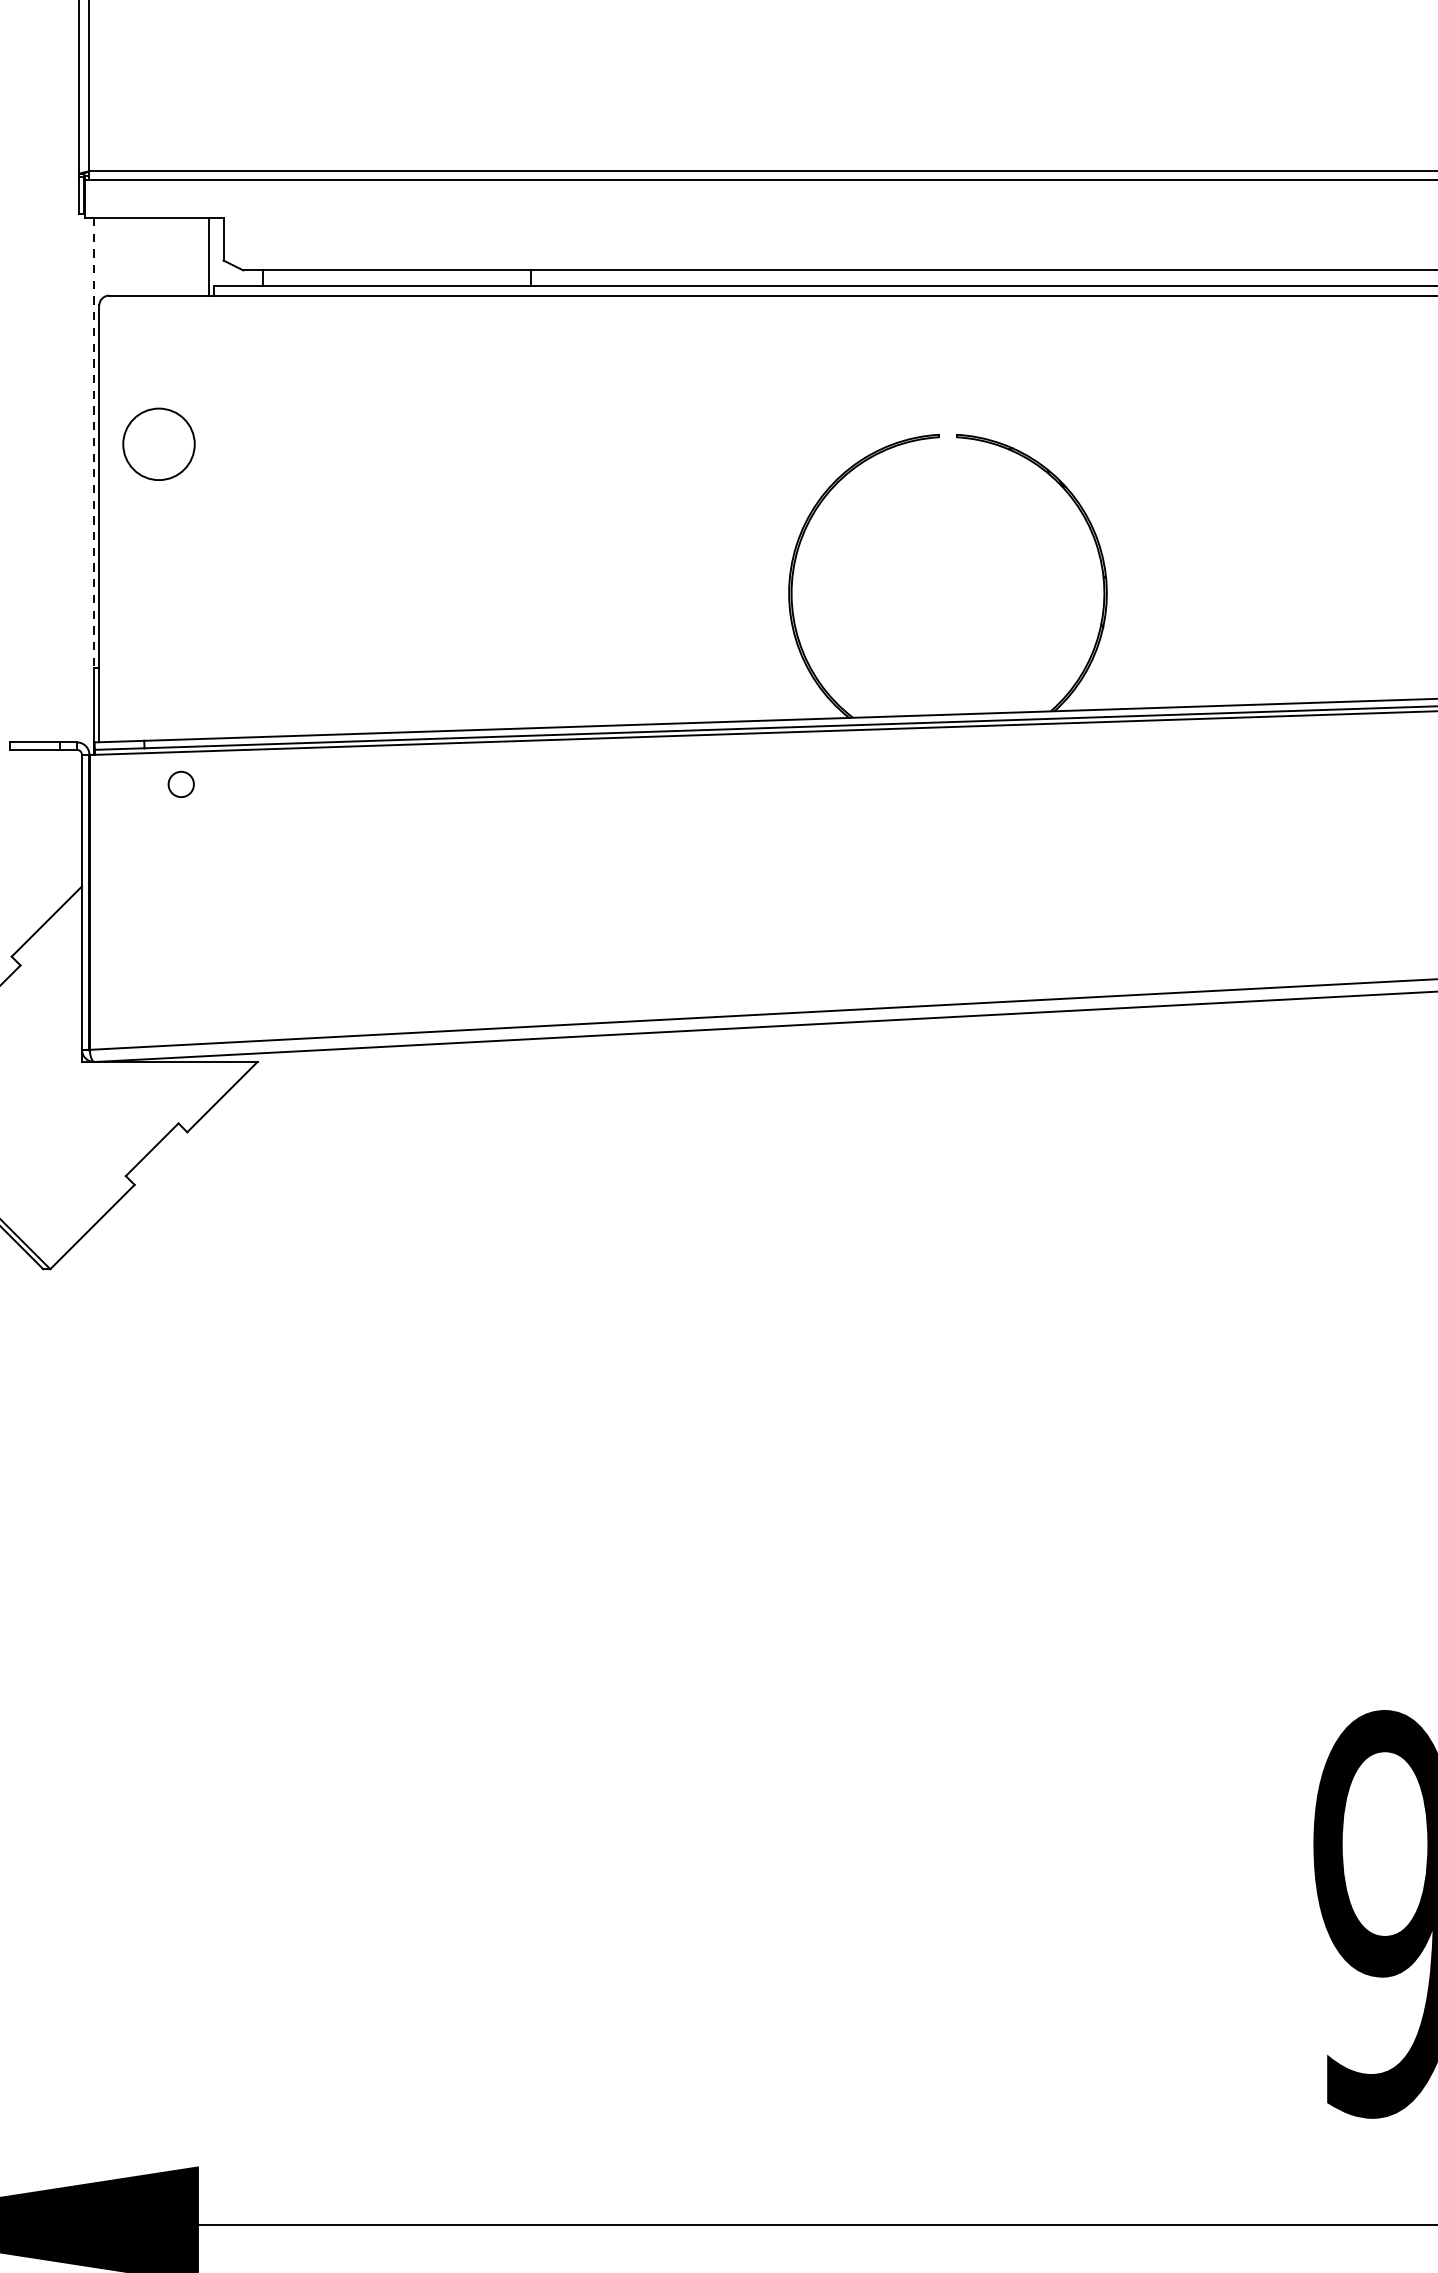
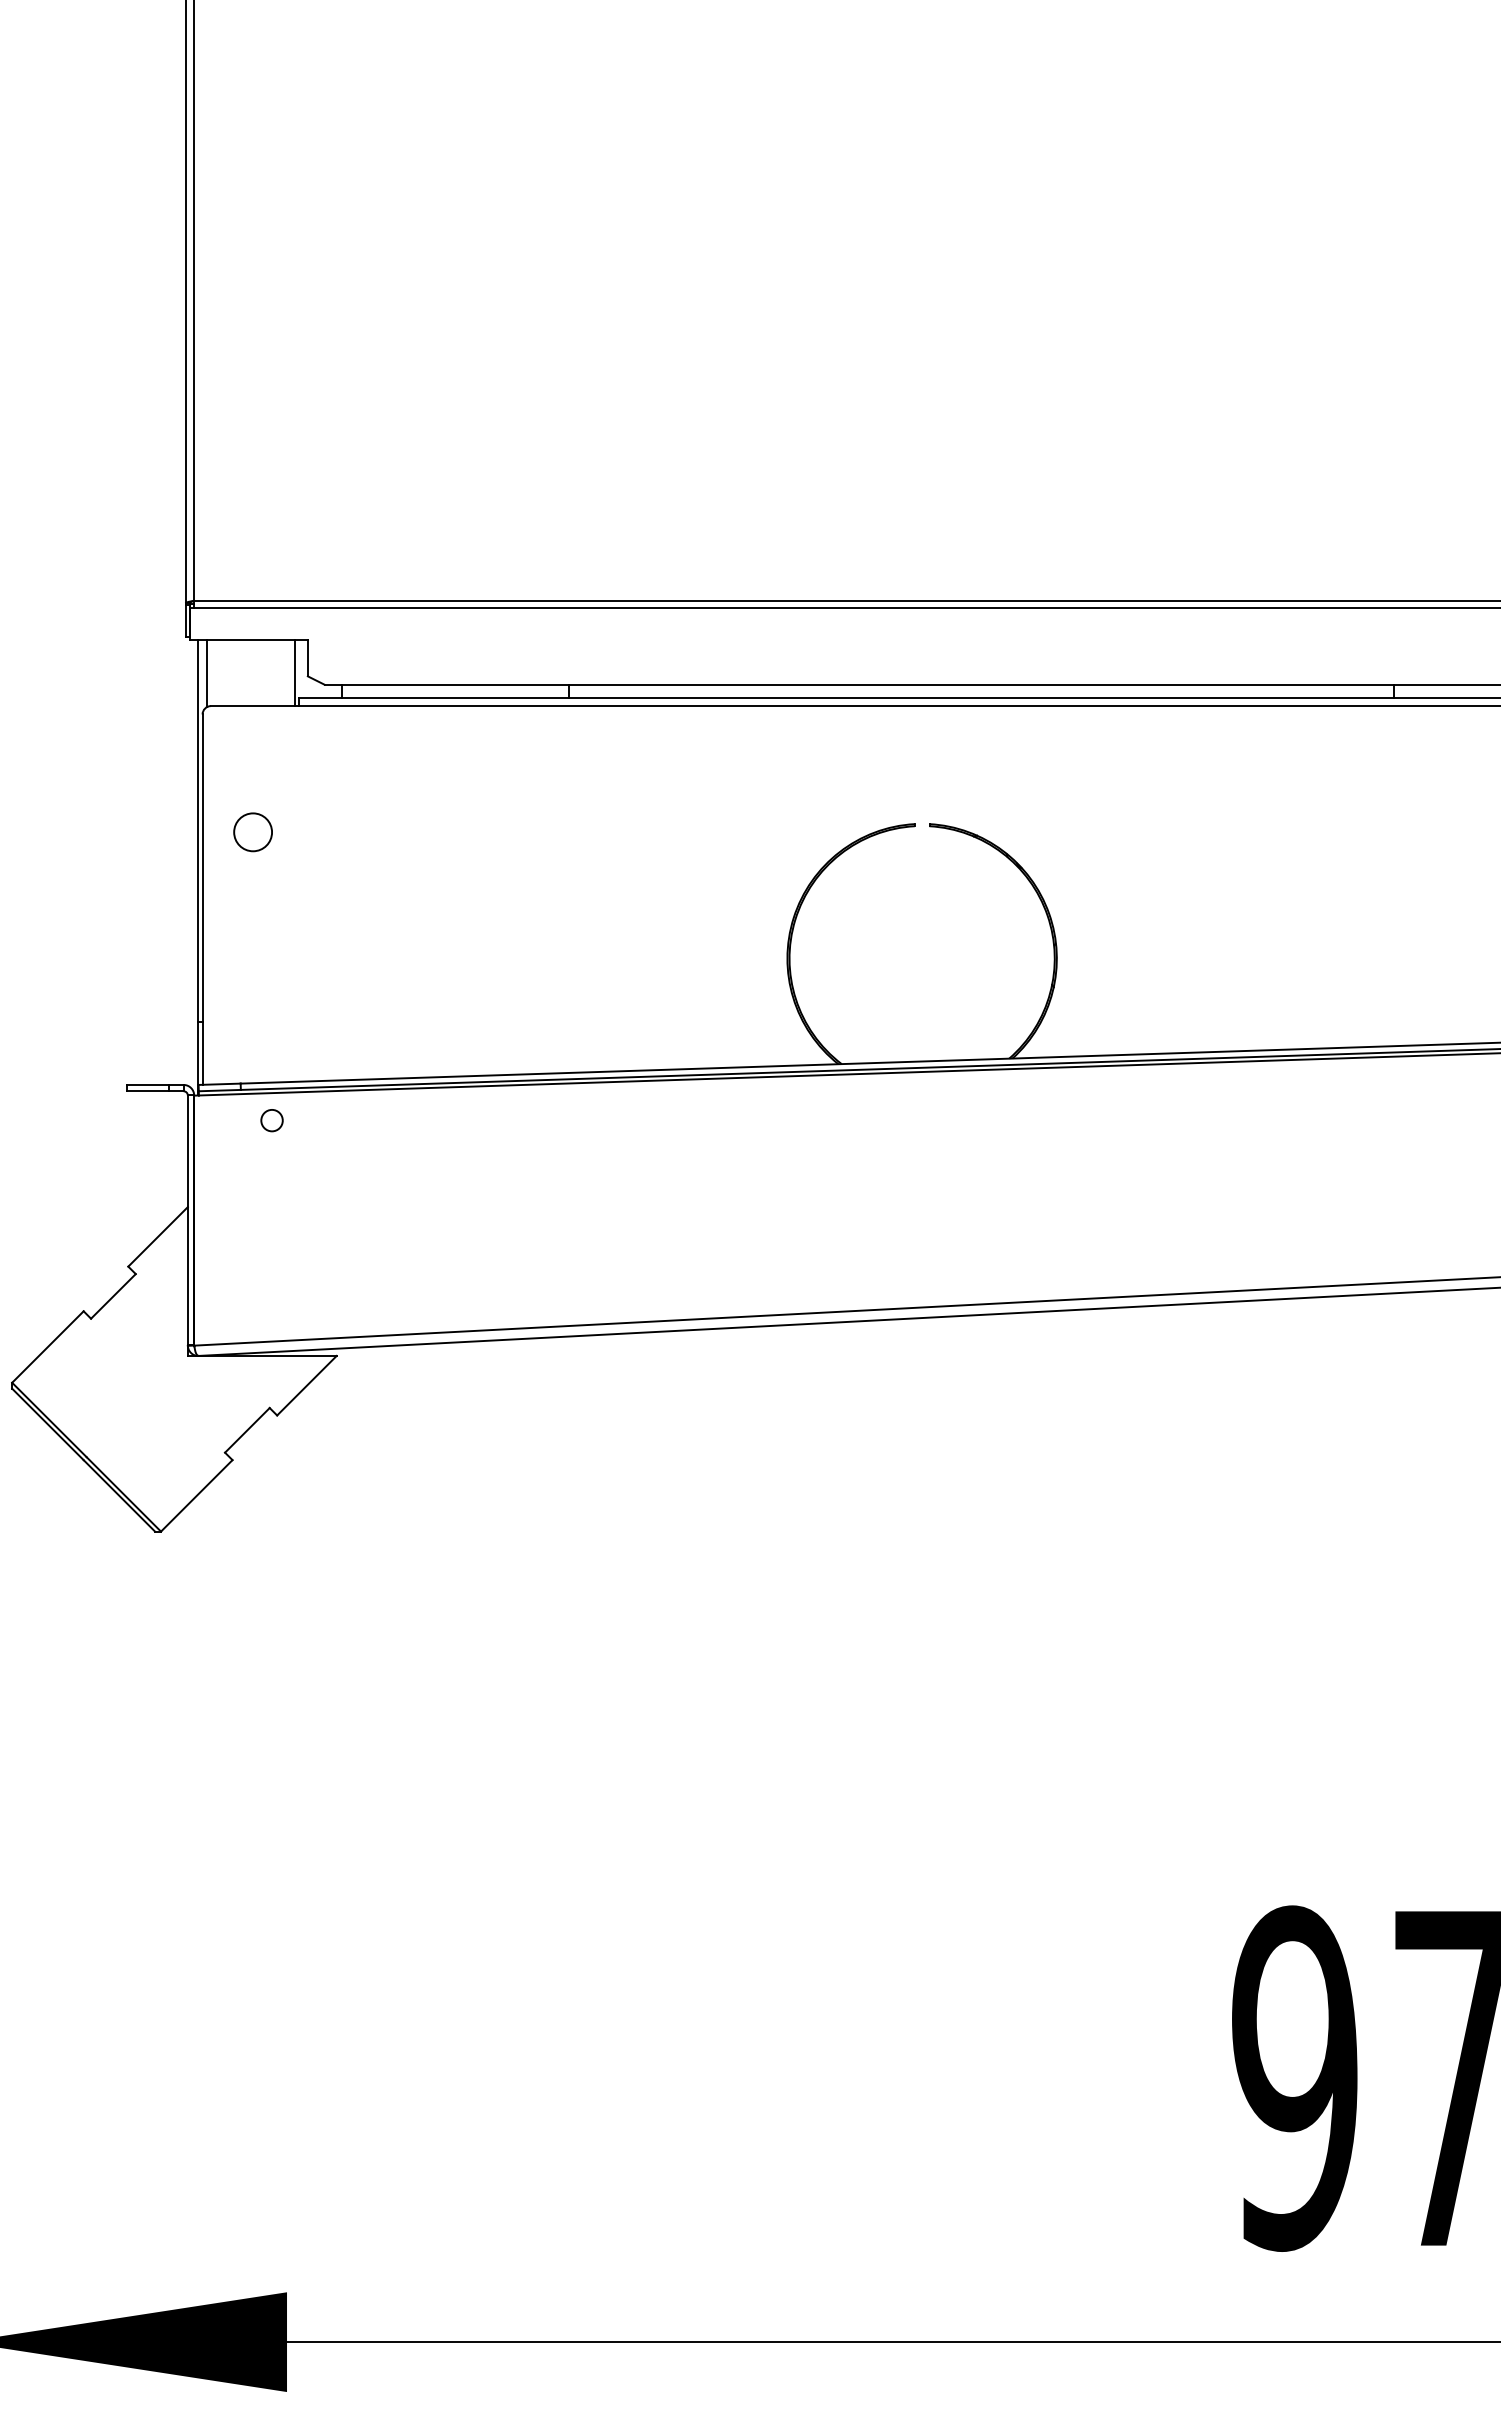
line: (103, 257) -> (206, 673), added
line: (94, 443) -> (198, 831), dashed -> solid
circle: (158, 444) -> (252, 832), size x0.62

